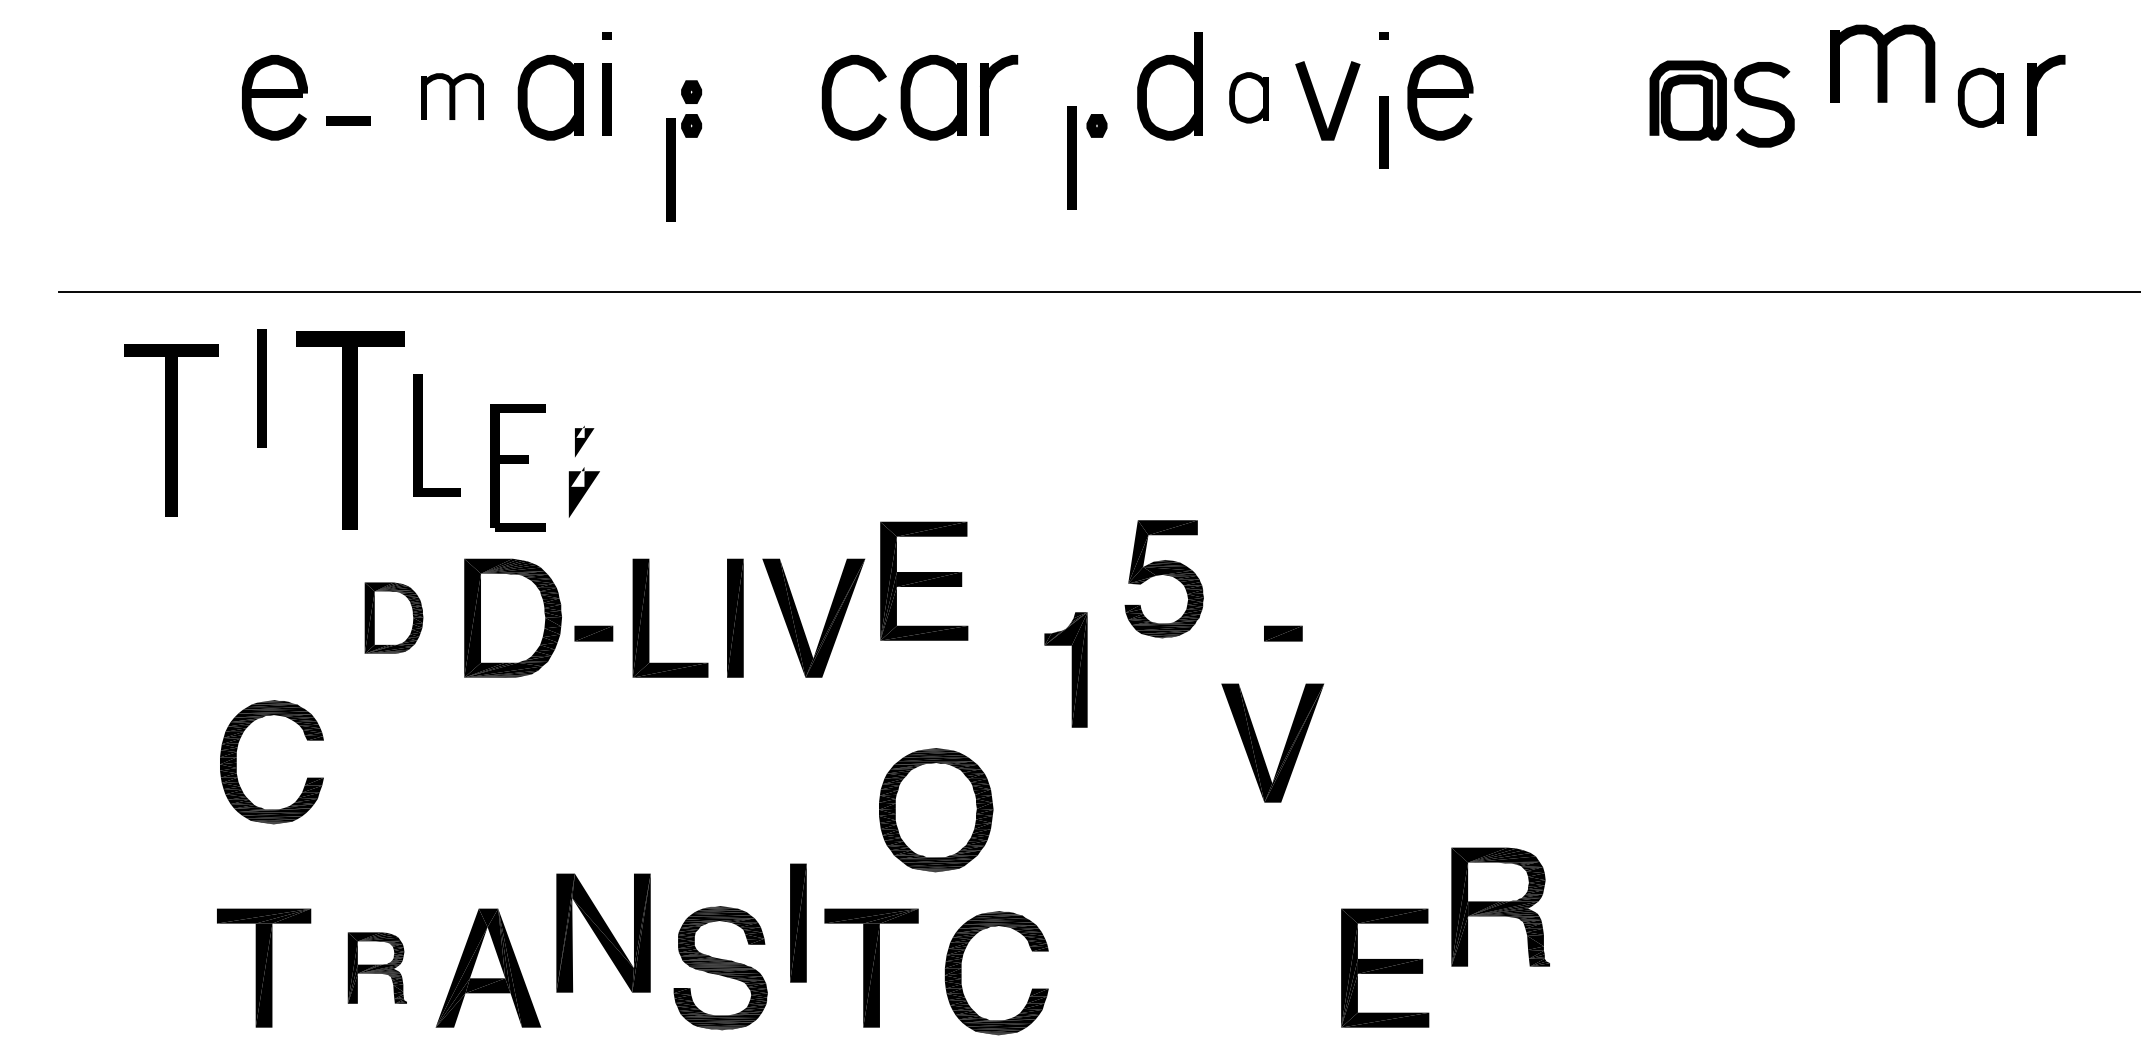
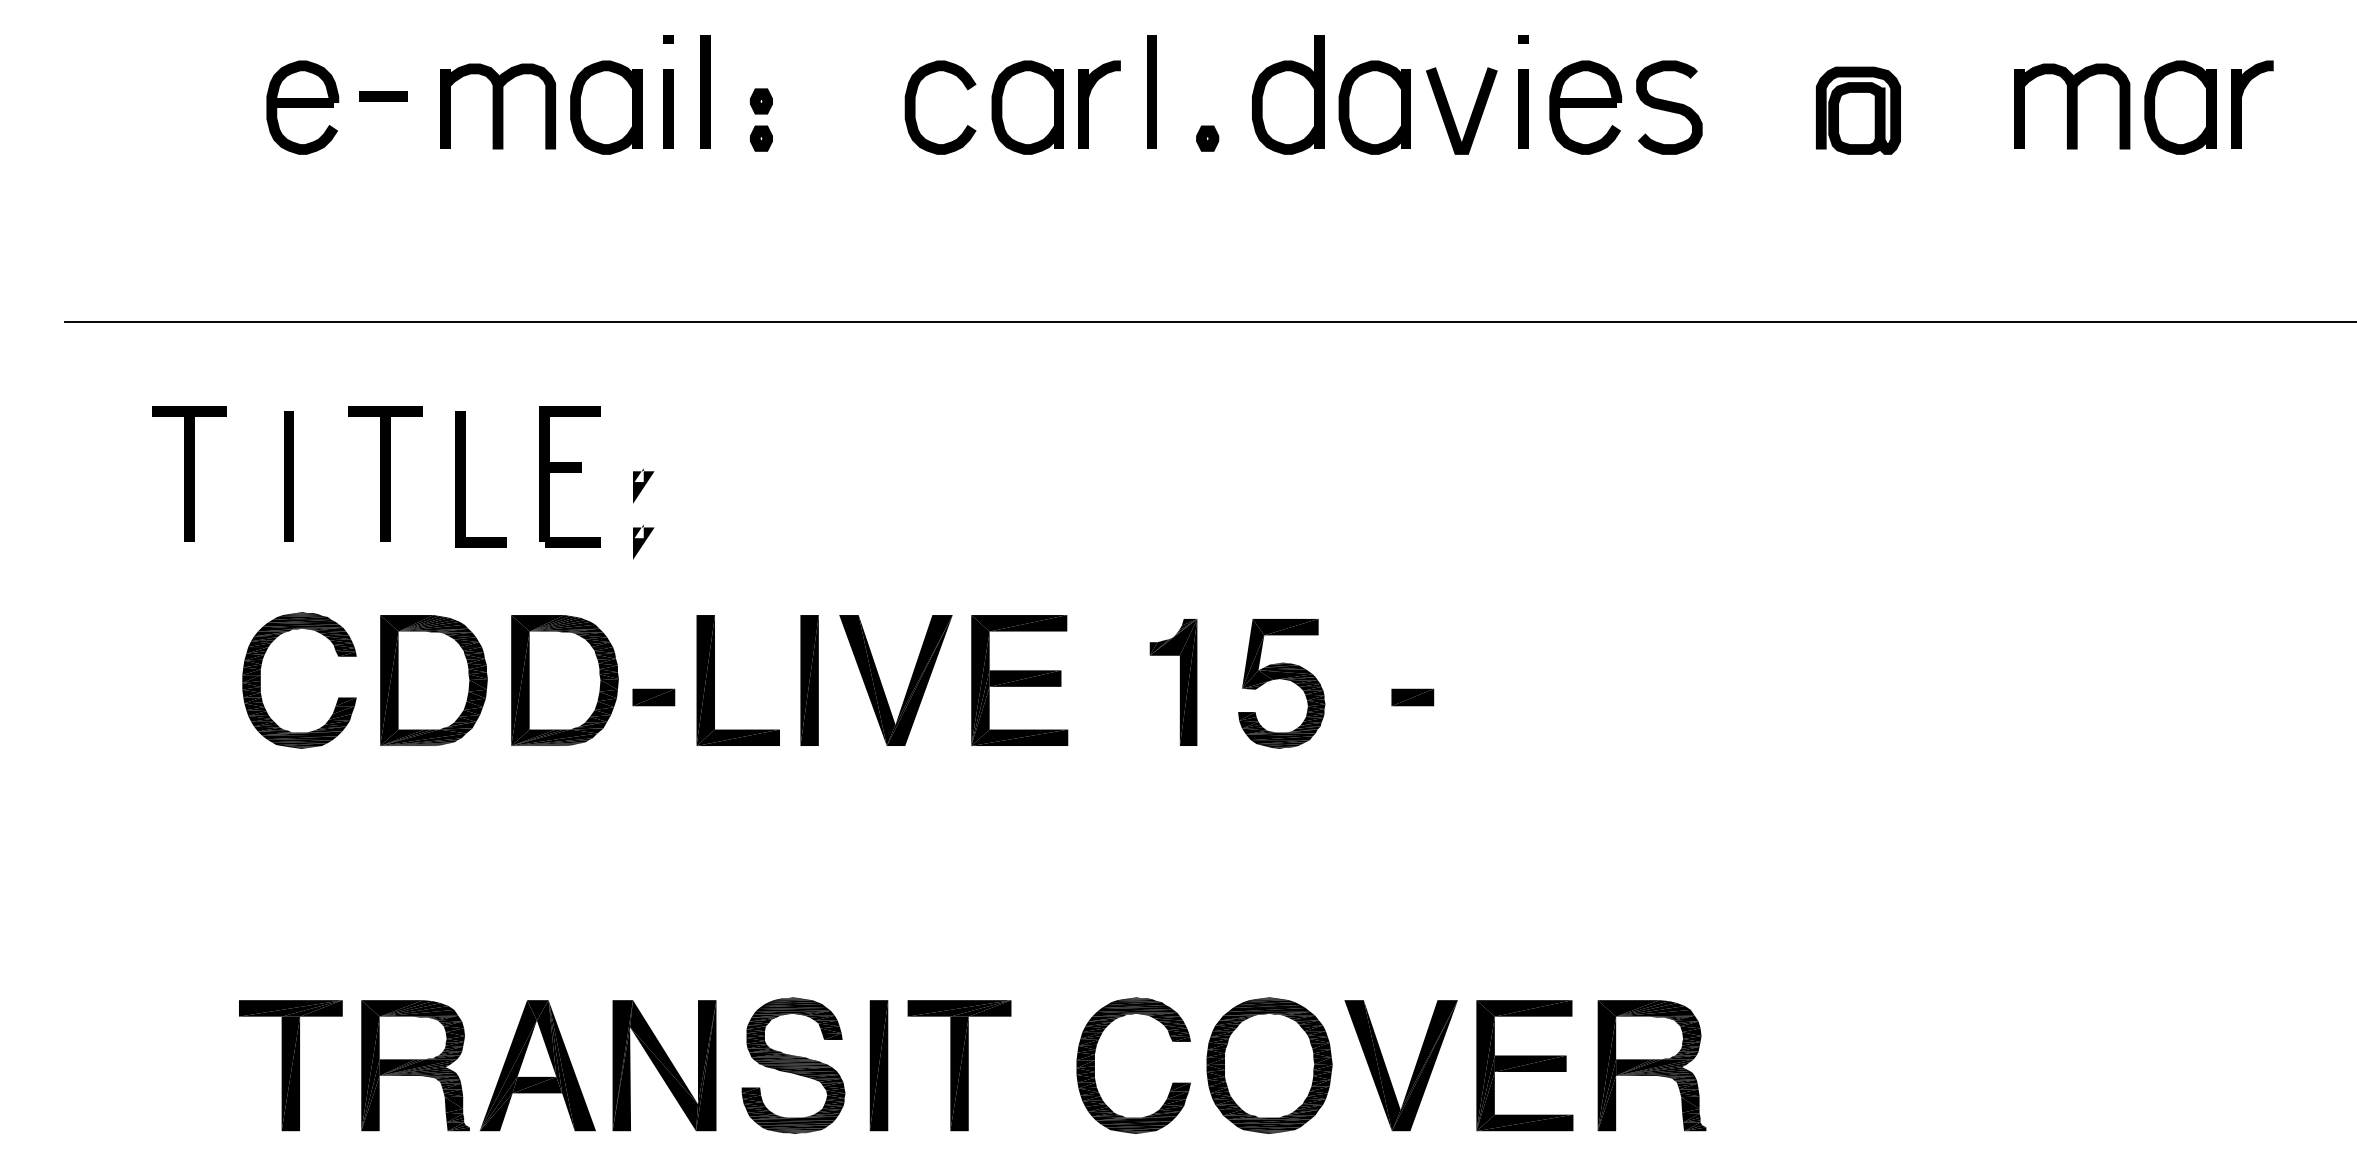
part: (1882, 63) -> (2072, 106), moved
part: (452, 96) -> (498, 106), size x1.67
part: (1248, 97) -> (1374, 107), size x1.67
part: (1980, 97) -> (2180, 107), size x1.43
curve: (1764, 104) -> (1669, 107), moved
line: (348, 120) -> (383, 96), moved
line: (1383, 132) -> (1523, 109), moved
line: (1071, 157) -> (1150, 91), moved
line: (670, 169) -> (705, 91), moved
line: (261, 388) -> (288, 477), moved
part: (171, 430) -> (188, 473), size x0.71
part: (349, 430) -> (384, 473), size x0.62
part: (517, 467) -> (569, 476), moved
part: (584, 492) -> (643, 542), size x0.62
part: (1163, 579) -> (1280, 684), moved
part: (924, 580) -> (1019, 679), moved
part: (393, 617) -> (433, 679), size x1.67
part: (1065, 669) -> (1172, 681), moved
part: (1284, 746) -> (1414, 1069), moved
part: (236, 762) -> (260, 680), moved
part: (936, 810) -> (1269, 1066), moved
part: (1500, 906) -> (1651, 1064), moved
part: (798, 922) -> (879, 1064), moved
part: (603, 932) -> (664, 1064), moved
part: (377, 967) -> (415, 1064), size x1.67
part: (961, 973) -> (1094, 1066), moved

